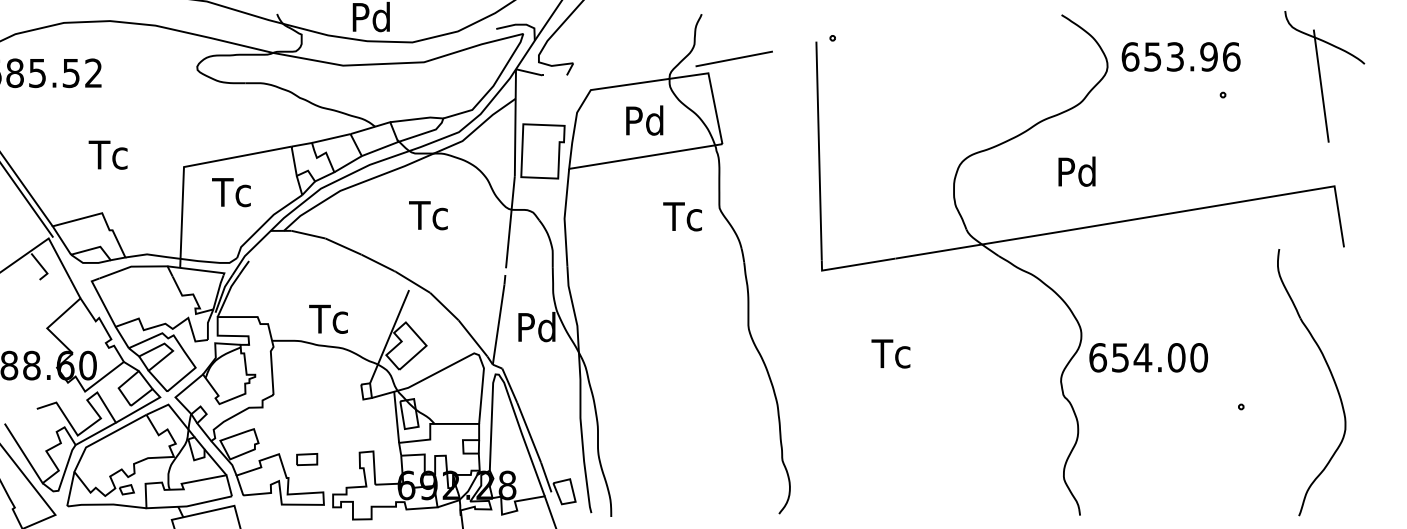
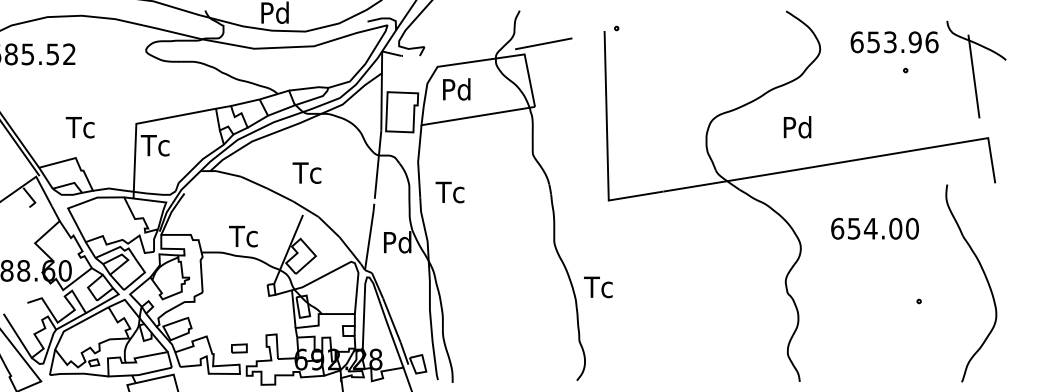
text: (1180, 56) -> (894, 41), moved
part: (1324, 76) -> (976, 69), moved
text: (644, 120) -> (456, 89), moved
text: (107, 154) -> (79, 127), moved
text: (231, 192) -> (155, 145), moved
text: (428, 215) -> (307, 173), moved
text: (682, 216) -> (449, 192), moved
text: (890, 353) -> (598, 287), moved
text: (1148, 357) -> (874, 228), moved
part: (307, 459) -> (239, 348), moved

